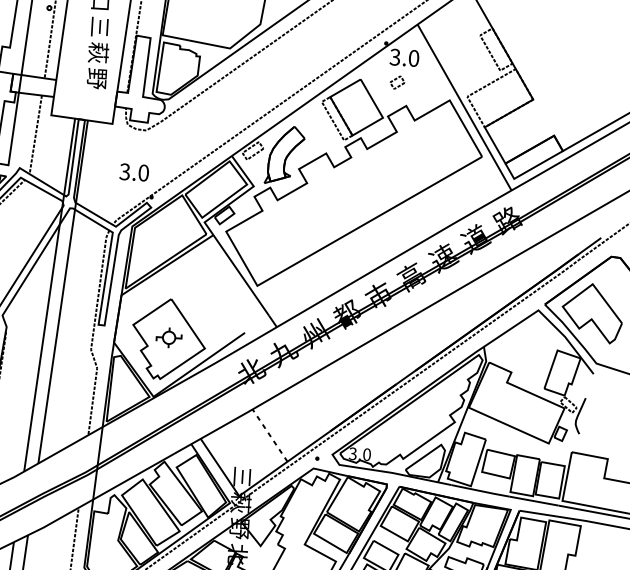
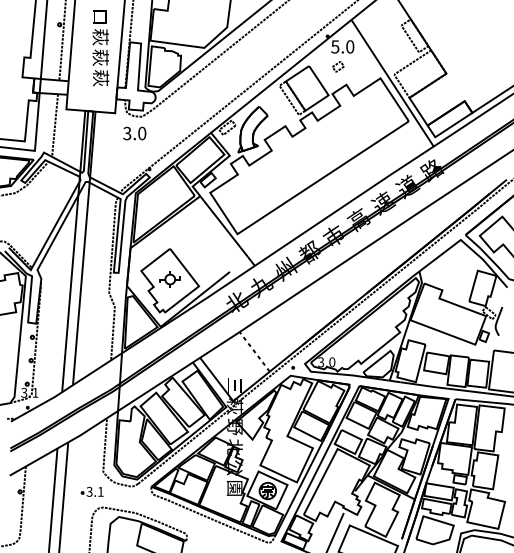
text: (99, 27) -> (100, 37), 三 -> 萩
text: (395, 56) -> (335, 46), 3.0 -> 5.0
text: (96, 79) -> (100, 78), 野 -> 萩
text: (134, 172) -> (134, 133), moved

